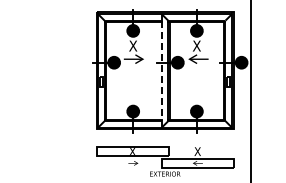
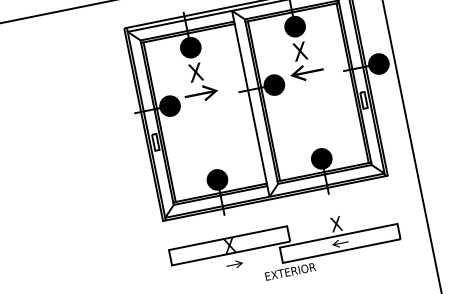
line: (161, 71) -> (250, 104), dashed -> solid

